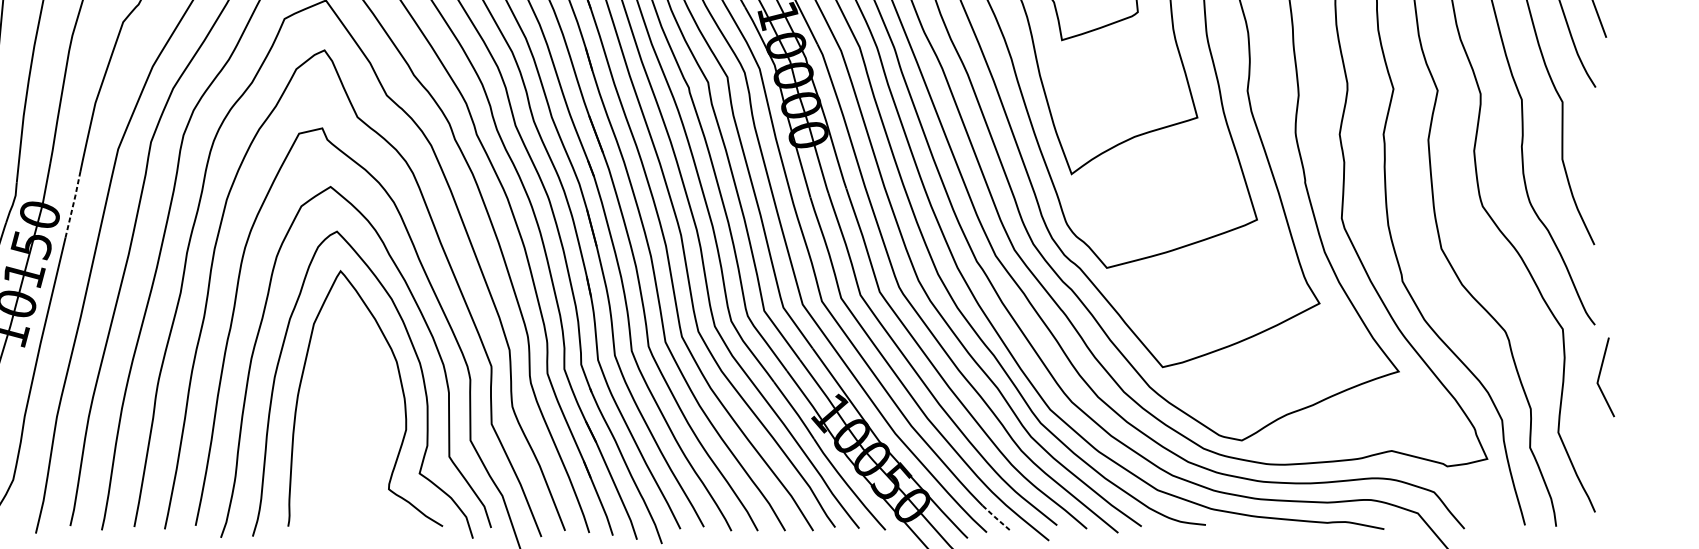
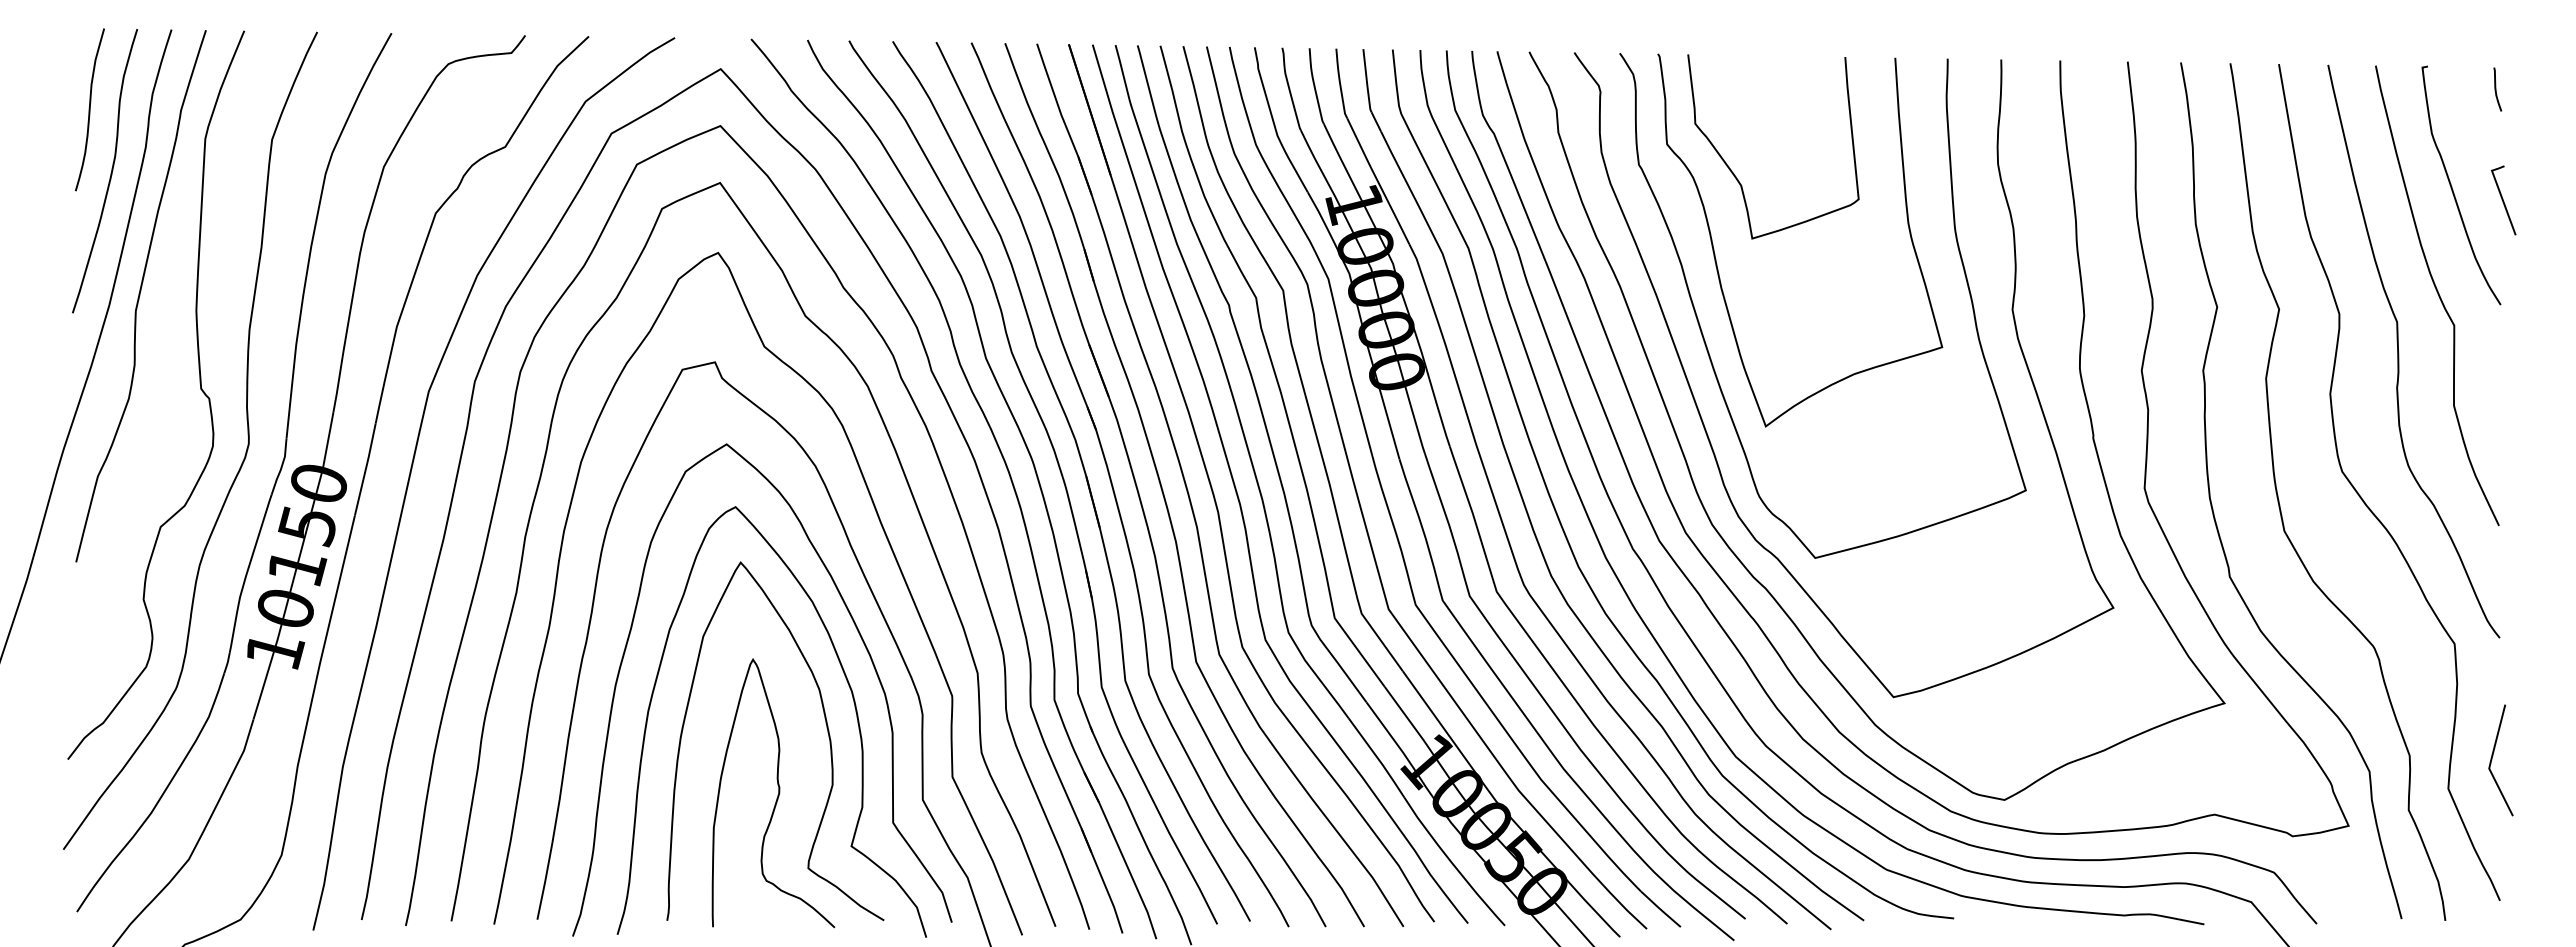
line: (73, 204) -> (366, 468), dashed -> solid
line: (1600, 374) -> (2493, 756), moved
curve: (366, 437) -> (777, 795), added
line: (997, 519) -> (1661, 910), dashed -> solid

